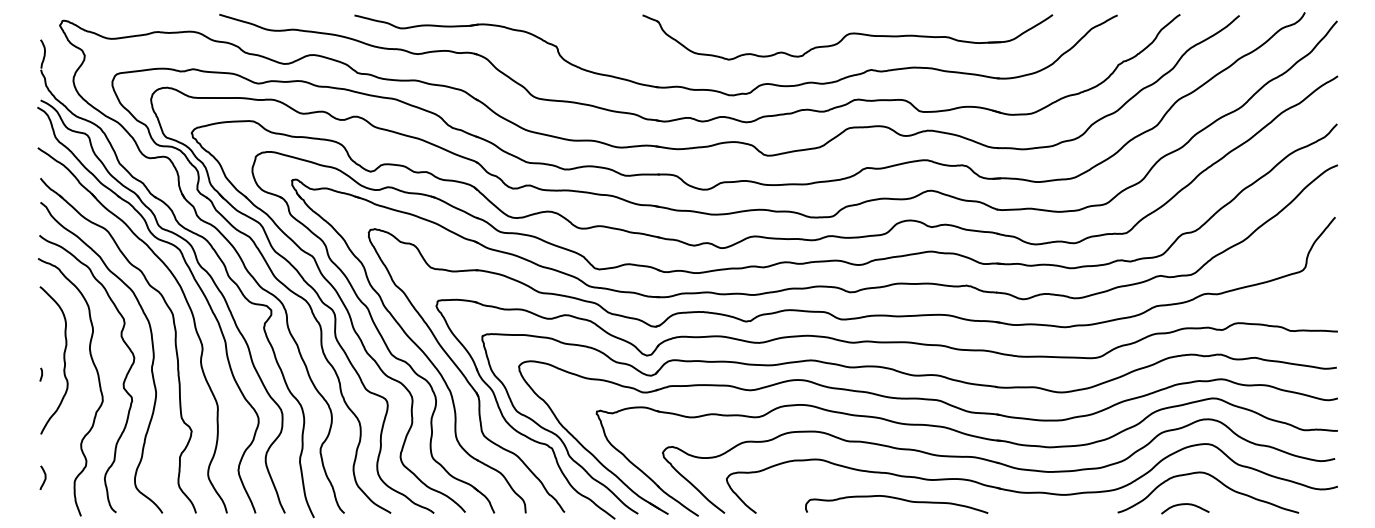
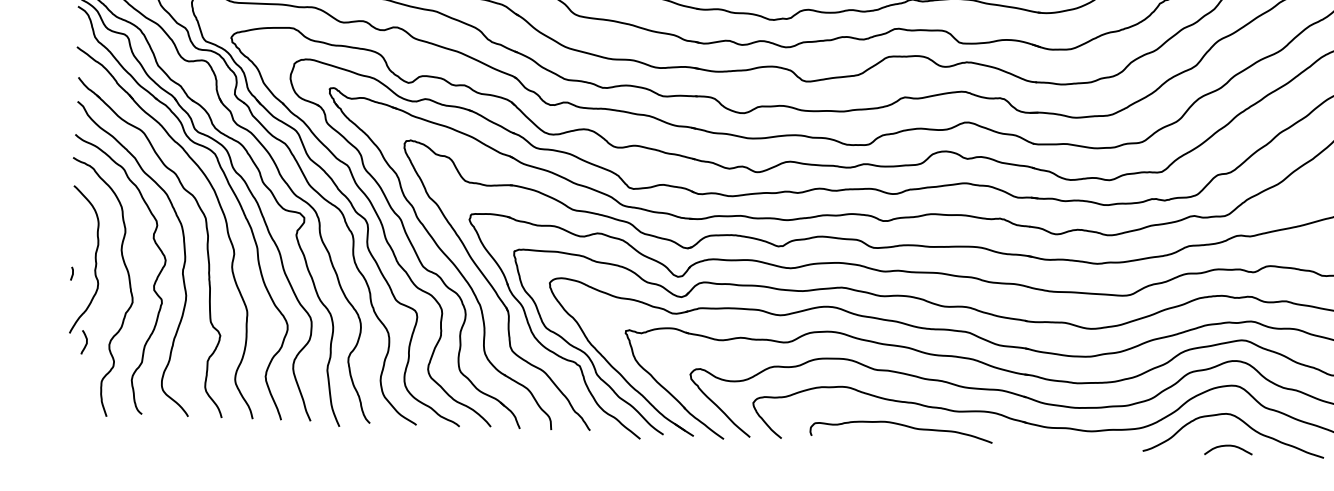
curve: (44, 477) -> (85, 342), moved
curve: (896, 499) -> (901, 426), moved
curve: (1183, 505) -> (1226, 446), moved

